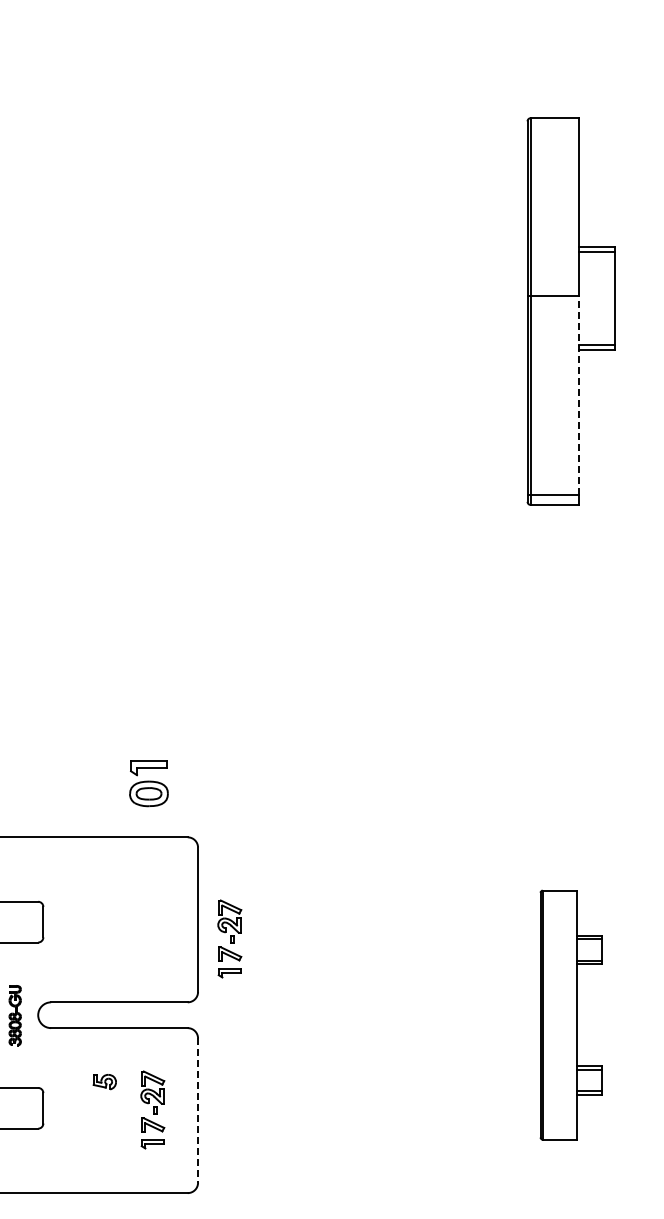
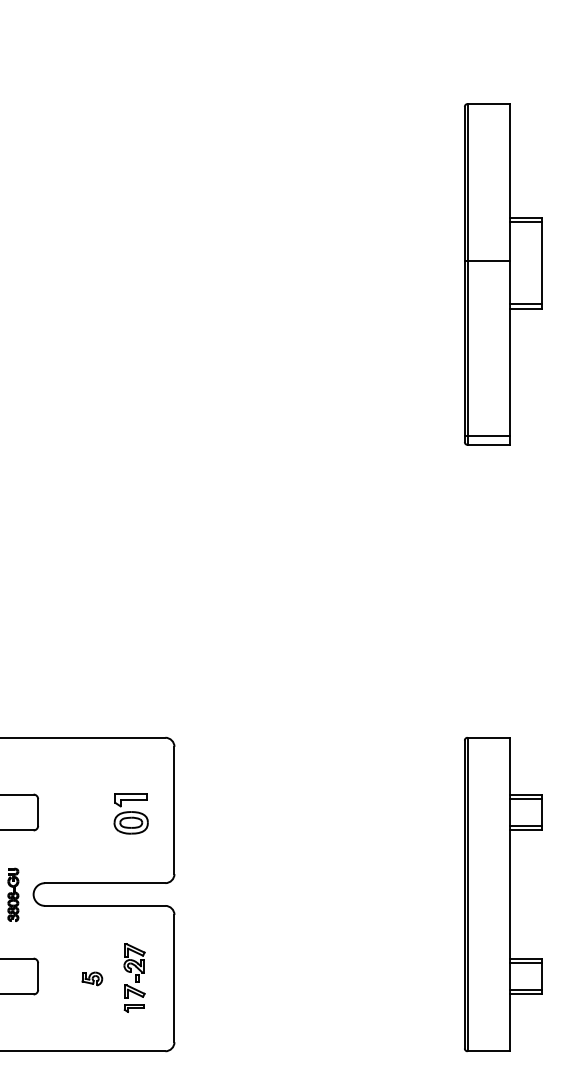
line: (579, 394) -> (510, 347), dashed -> solid
part: (148, 783) -> (130, 813), moved
part: (229, 938) -> (202, 826), removed
part: (570, 1014) -> (502, 893), size x1.43
part: (104, 1082) -> (92, 979), moved
line: (198, 1111) -> (174, 979), dashed -> solid

